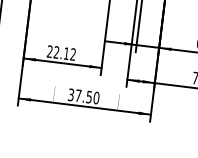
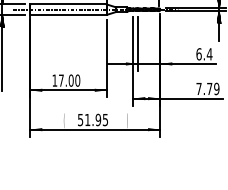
text: (61, 52) -> (66, 80), 22.12 -> 17.00
text: (84, 96) -> (93, 119), 37.50 -> 51.95

